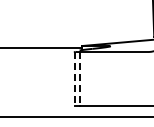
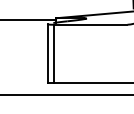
line: (74, 79) -> (47, 54), dashed -> solid
line: (80, 79) -> (54, 54), dashed -> solid

